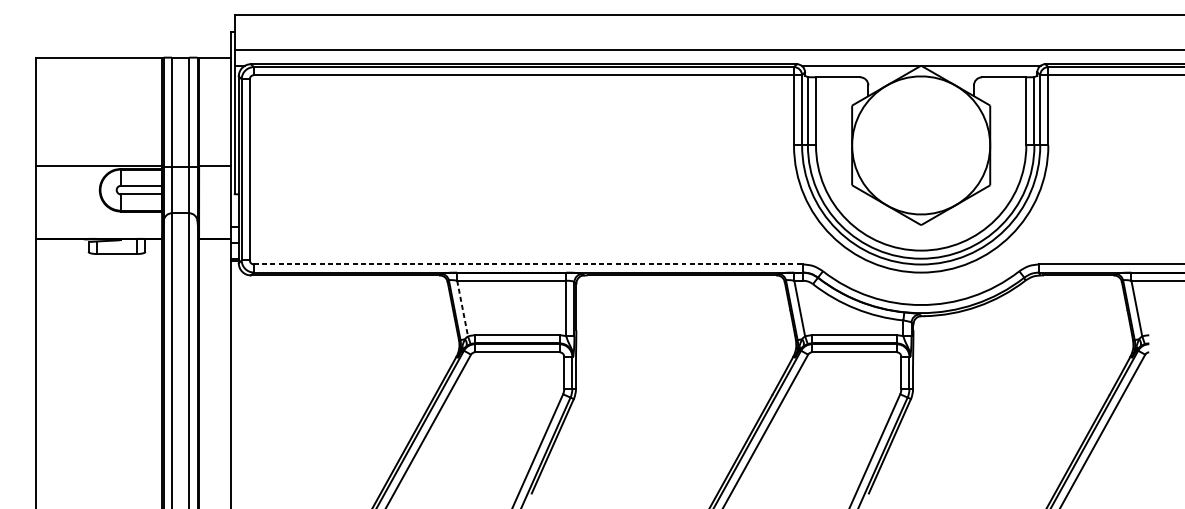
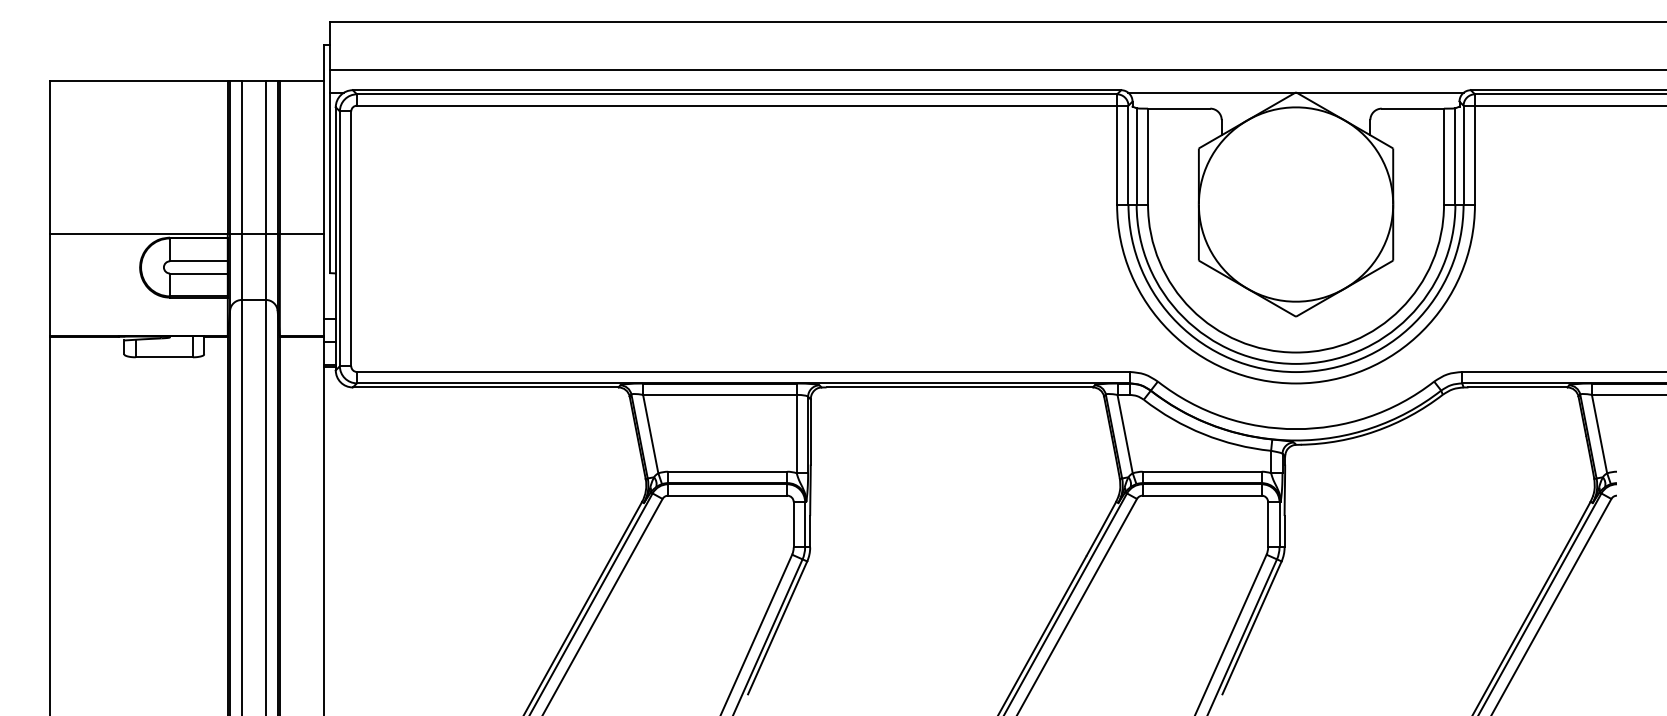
line: (528, 264) -> (743, 371), dashed -> solid
line: (462, 308) -> (650, 434), dashed -> solid

